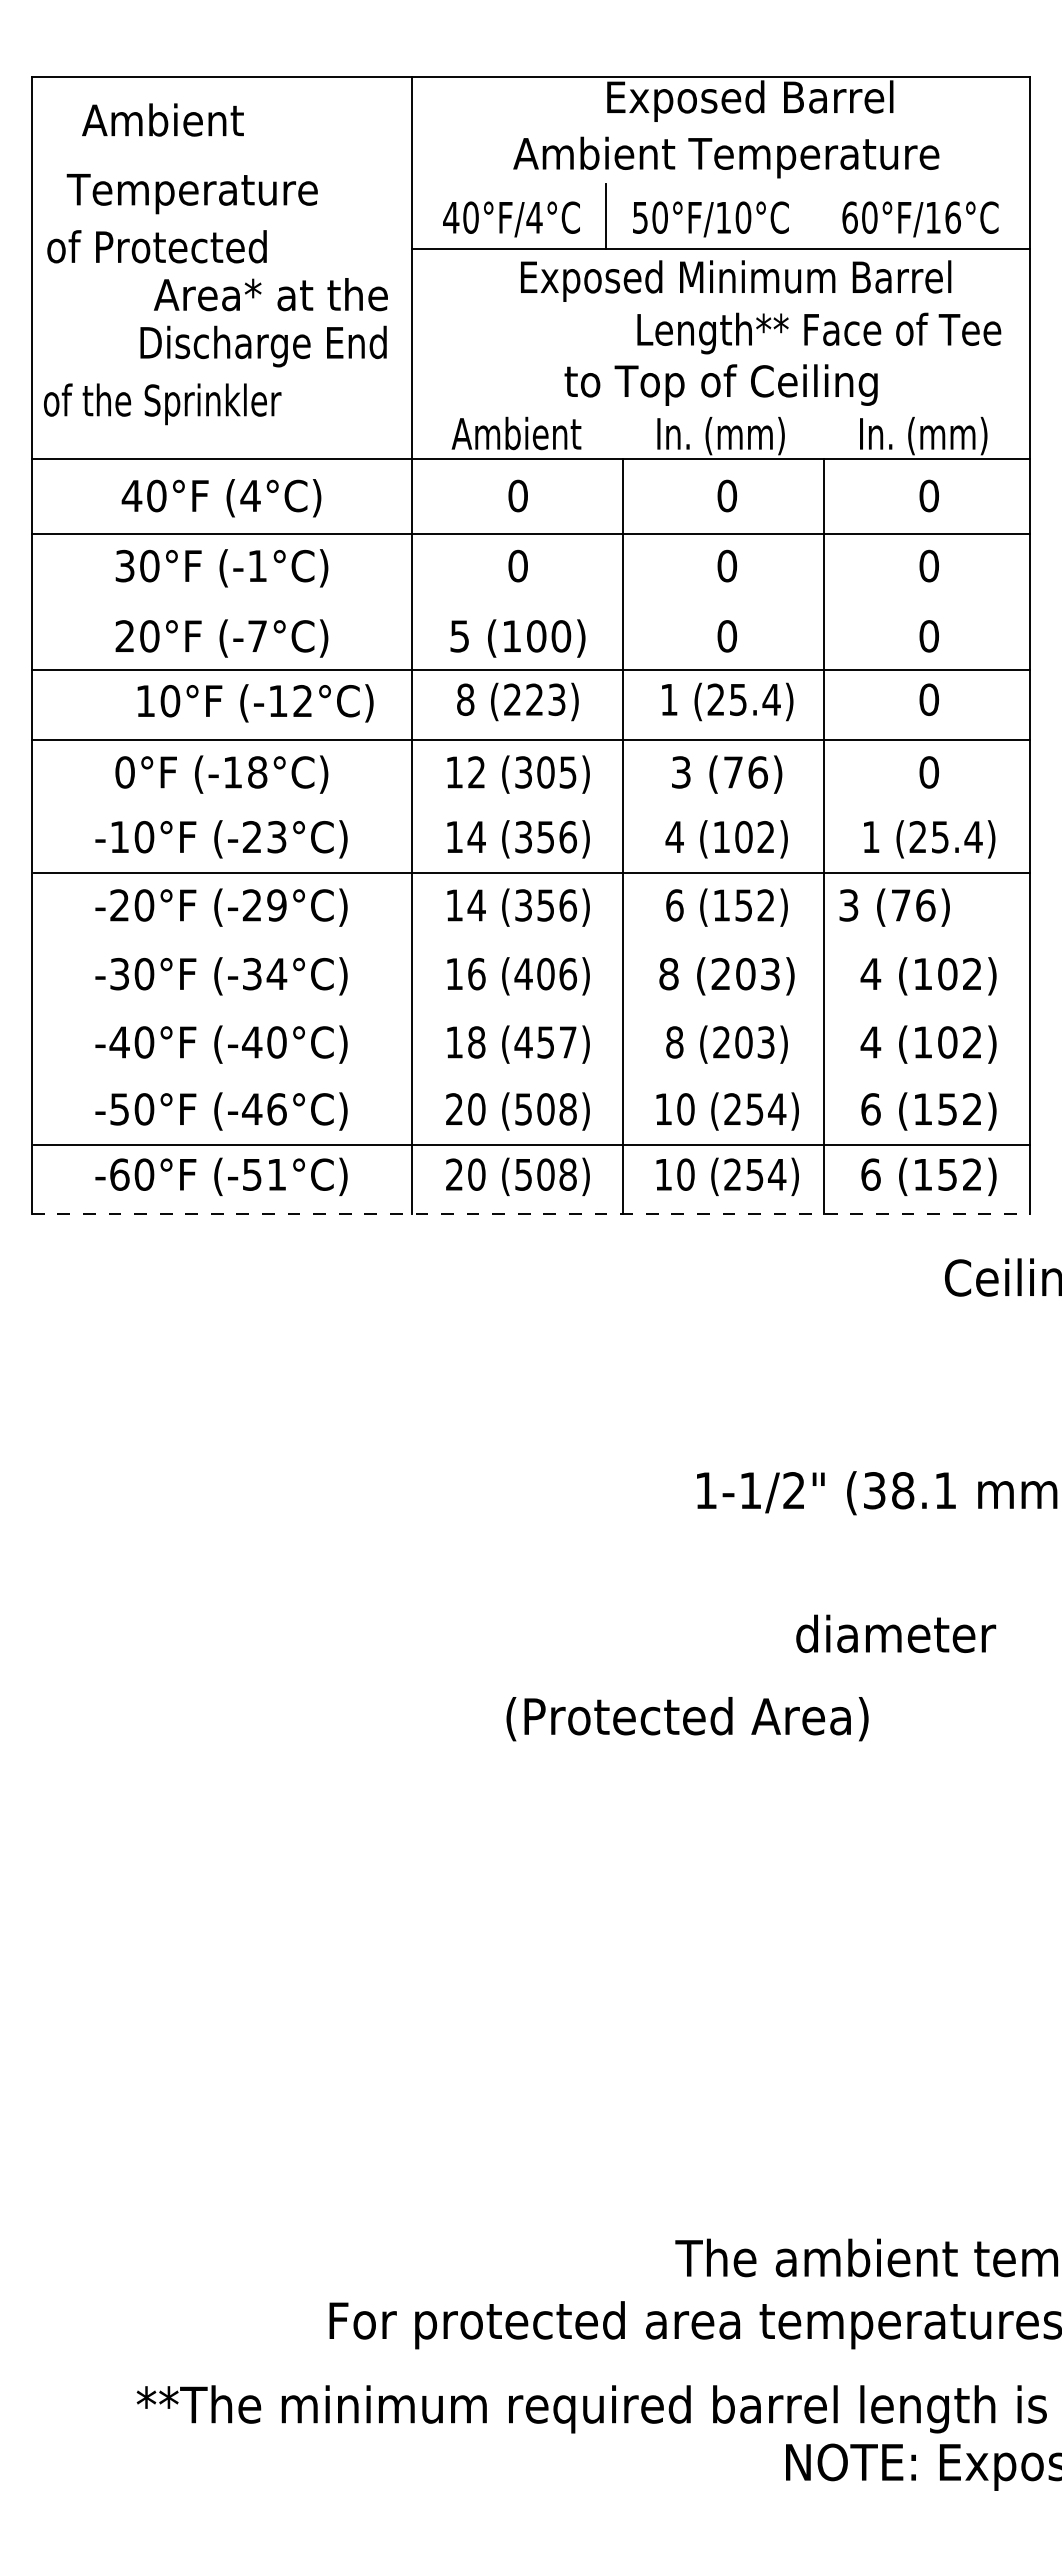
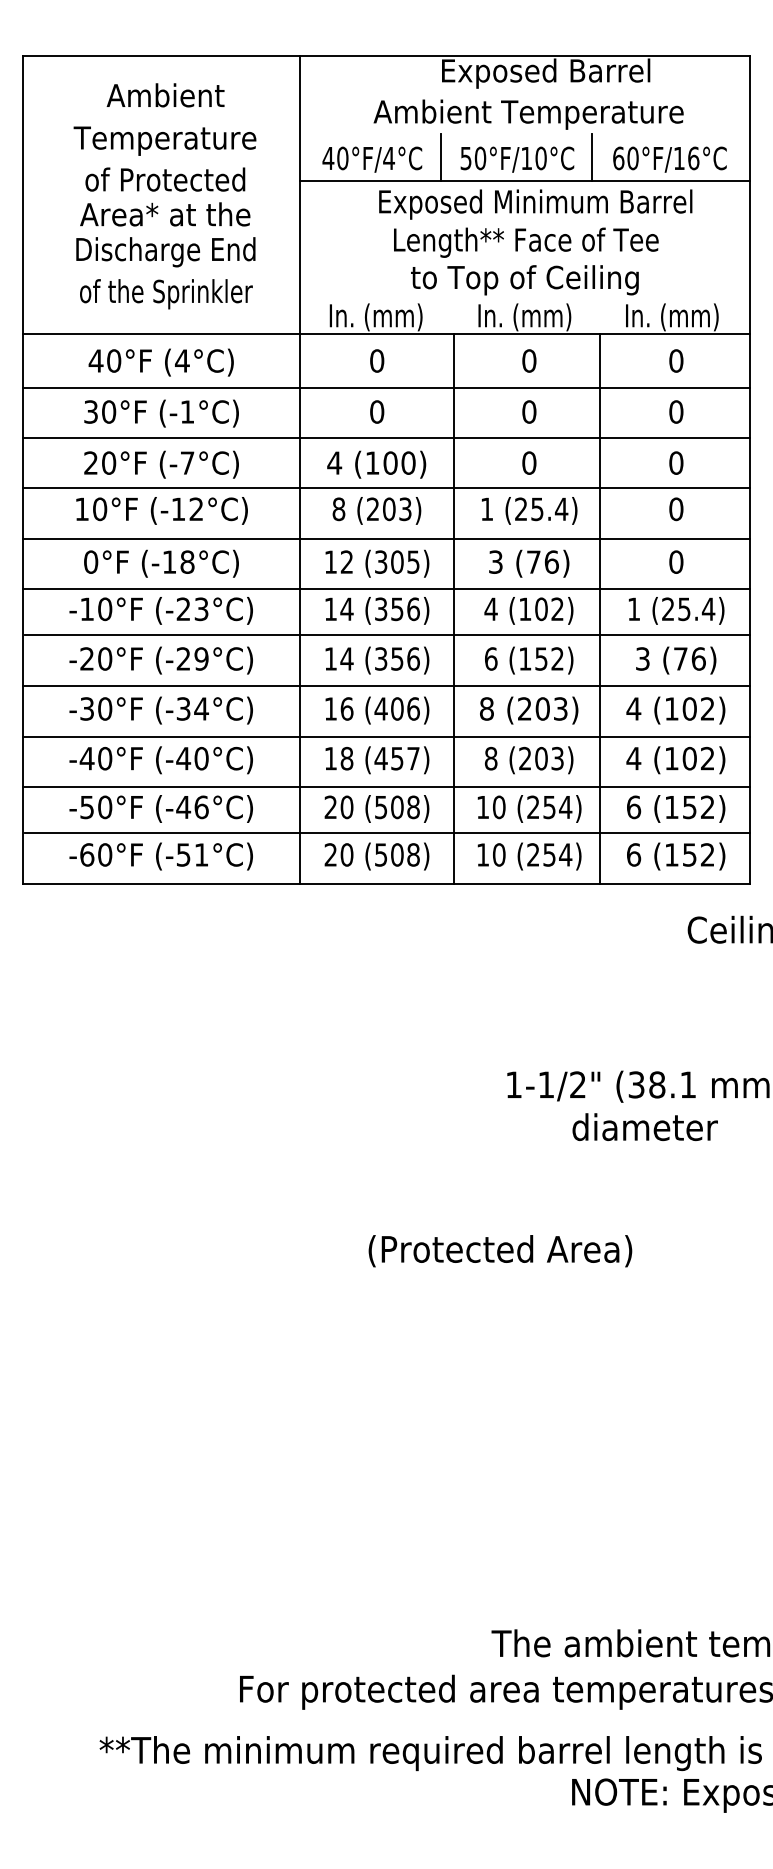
text: (162, 120) -> (165, 95), moved
text: (191, 193) -> (164, 140), moved
line: (812, 215) -> (591, 156), added
text: (157, 246) -> (165, 179), moved
text: (271, 294) -> (165, 214), moved
text: (819, 333) -> (526, 242), moved
text: (263, 346) -> (165, 252), moved
text: (162, 404) -> (166, 294), moved
text: (515, 436) -> (375, 317), Ambient -> In. (mm)
line: (531, 602) -> (386, 438), added
text: (459, 635) -> (334, 462), 5 -> 4
text: (535, 700) -> (389, 509), (223) -> (203)
text: (254, 702) -> (161, 510), moved
line: (531, 808) -> (386, 588), added
text: (895, 907) -> (676, 660), moved
line: (531, 941) -> (386, 685), added
line: (531, 1011) -> (386, 736), added
line: (531, 1080) -> (386, 786), added
line: (531, 1213) -> (386, 883), dashed -> solid
text: (895, 1634) -> (644, 1127), moved

